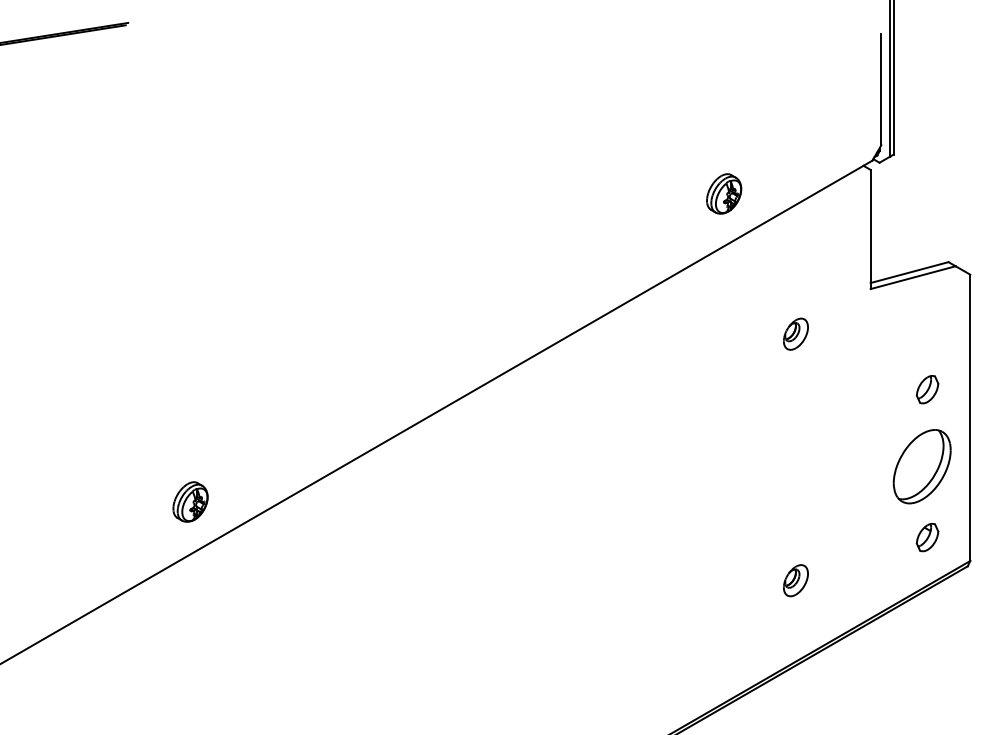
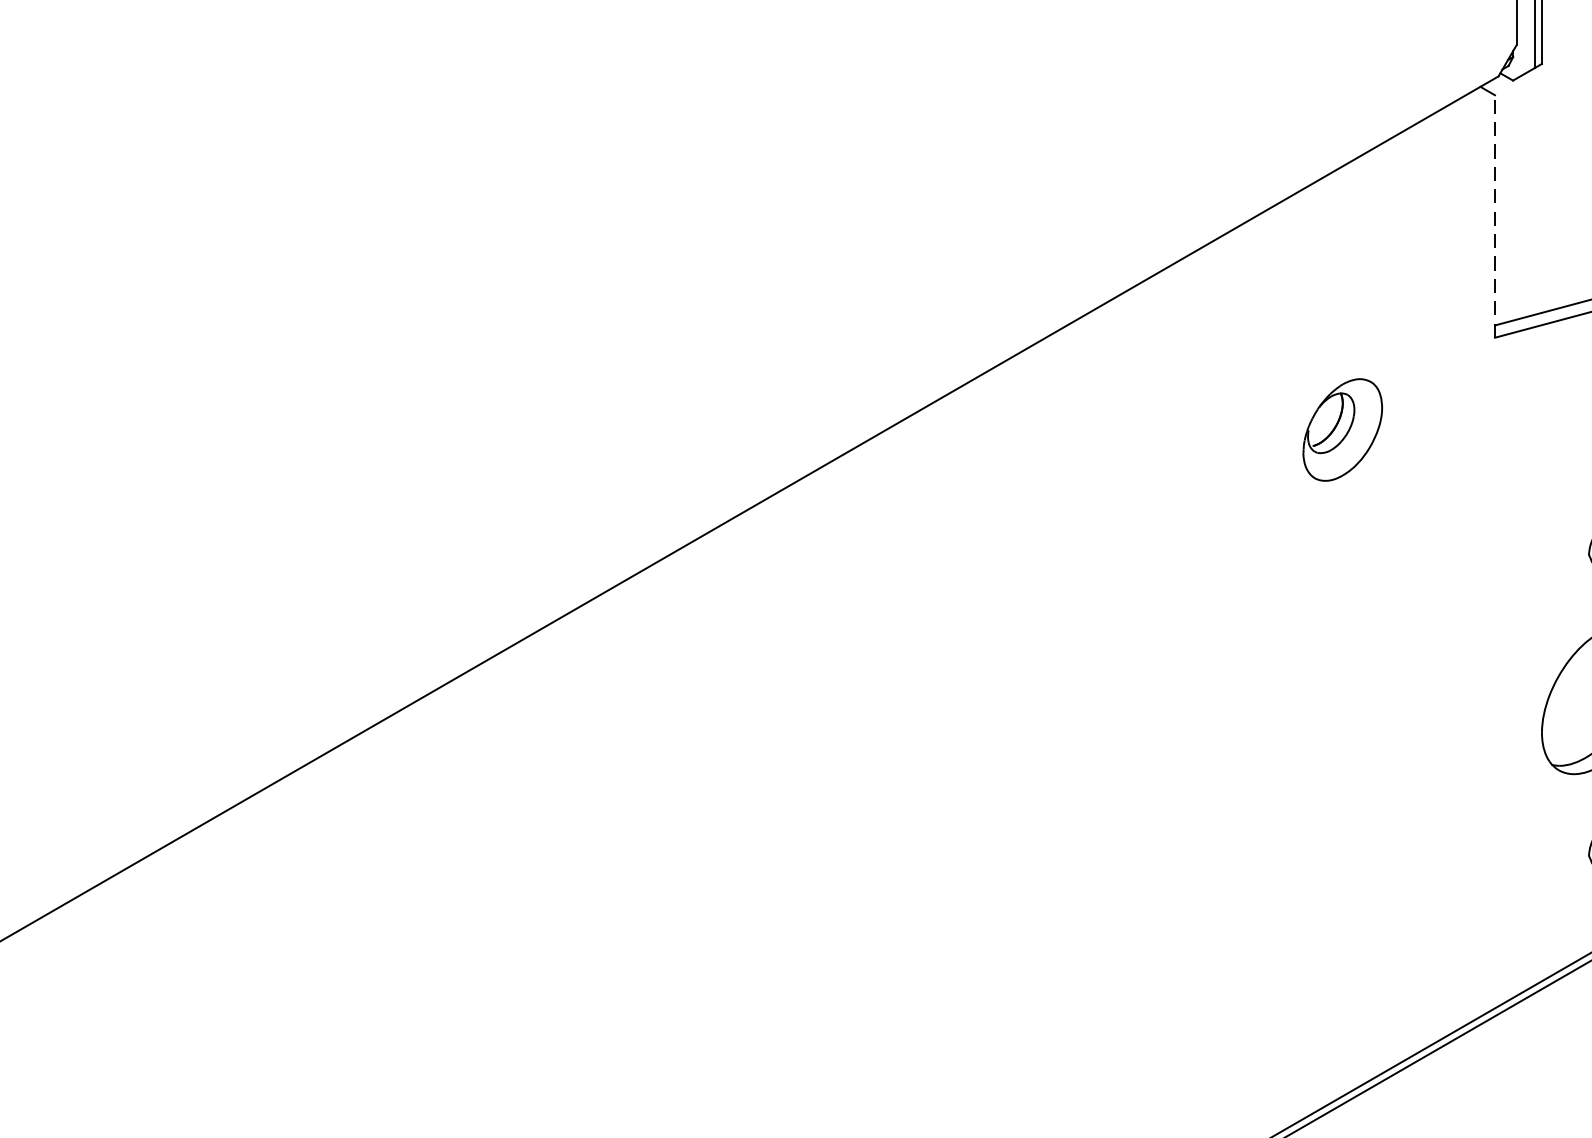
part: (724, 193) -> (1197, 143), removed
line: (870, 229) -> (1494, 216), solid -> dashed
part: (795, 333) -> (1341, 428), size x1.6
part: (190, 501) -> (110, 770), removed
part: (795, 580) -> (1341, 931), removed

